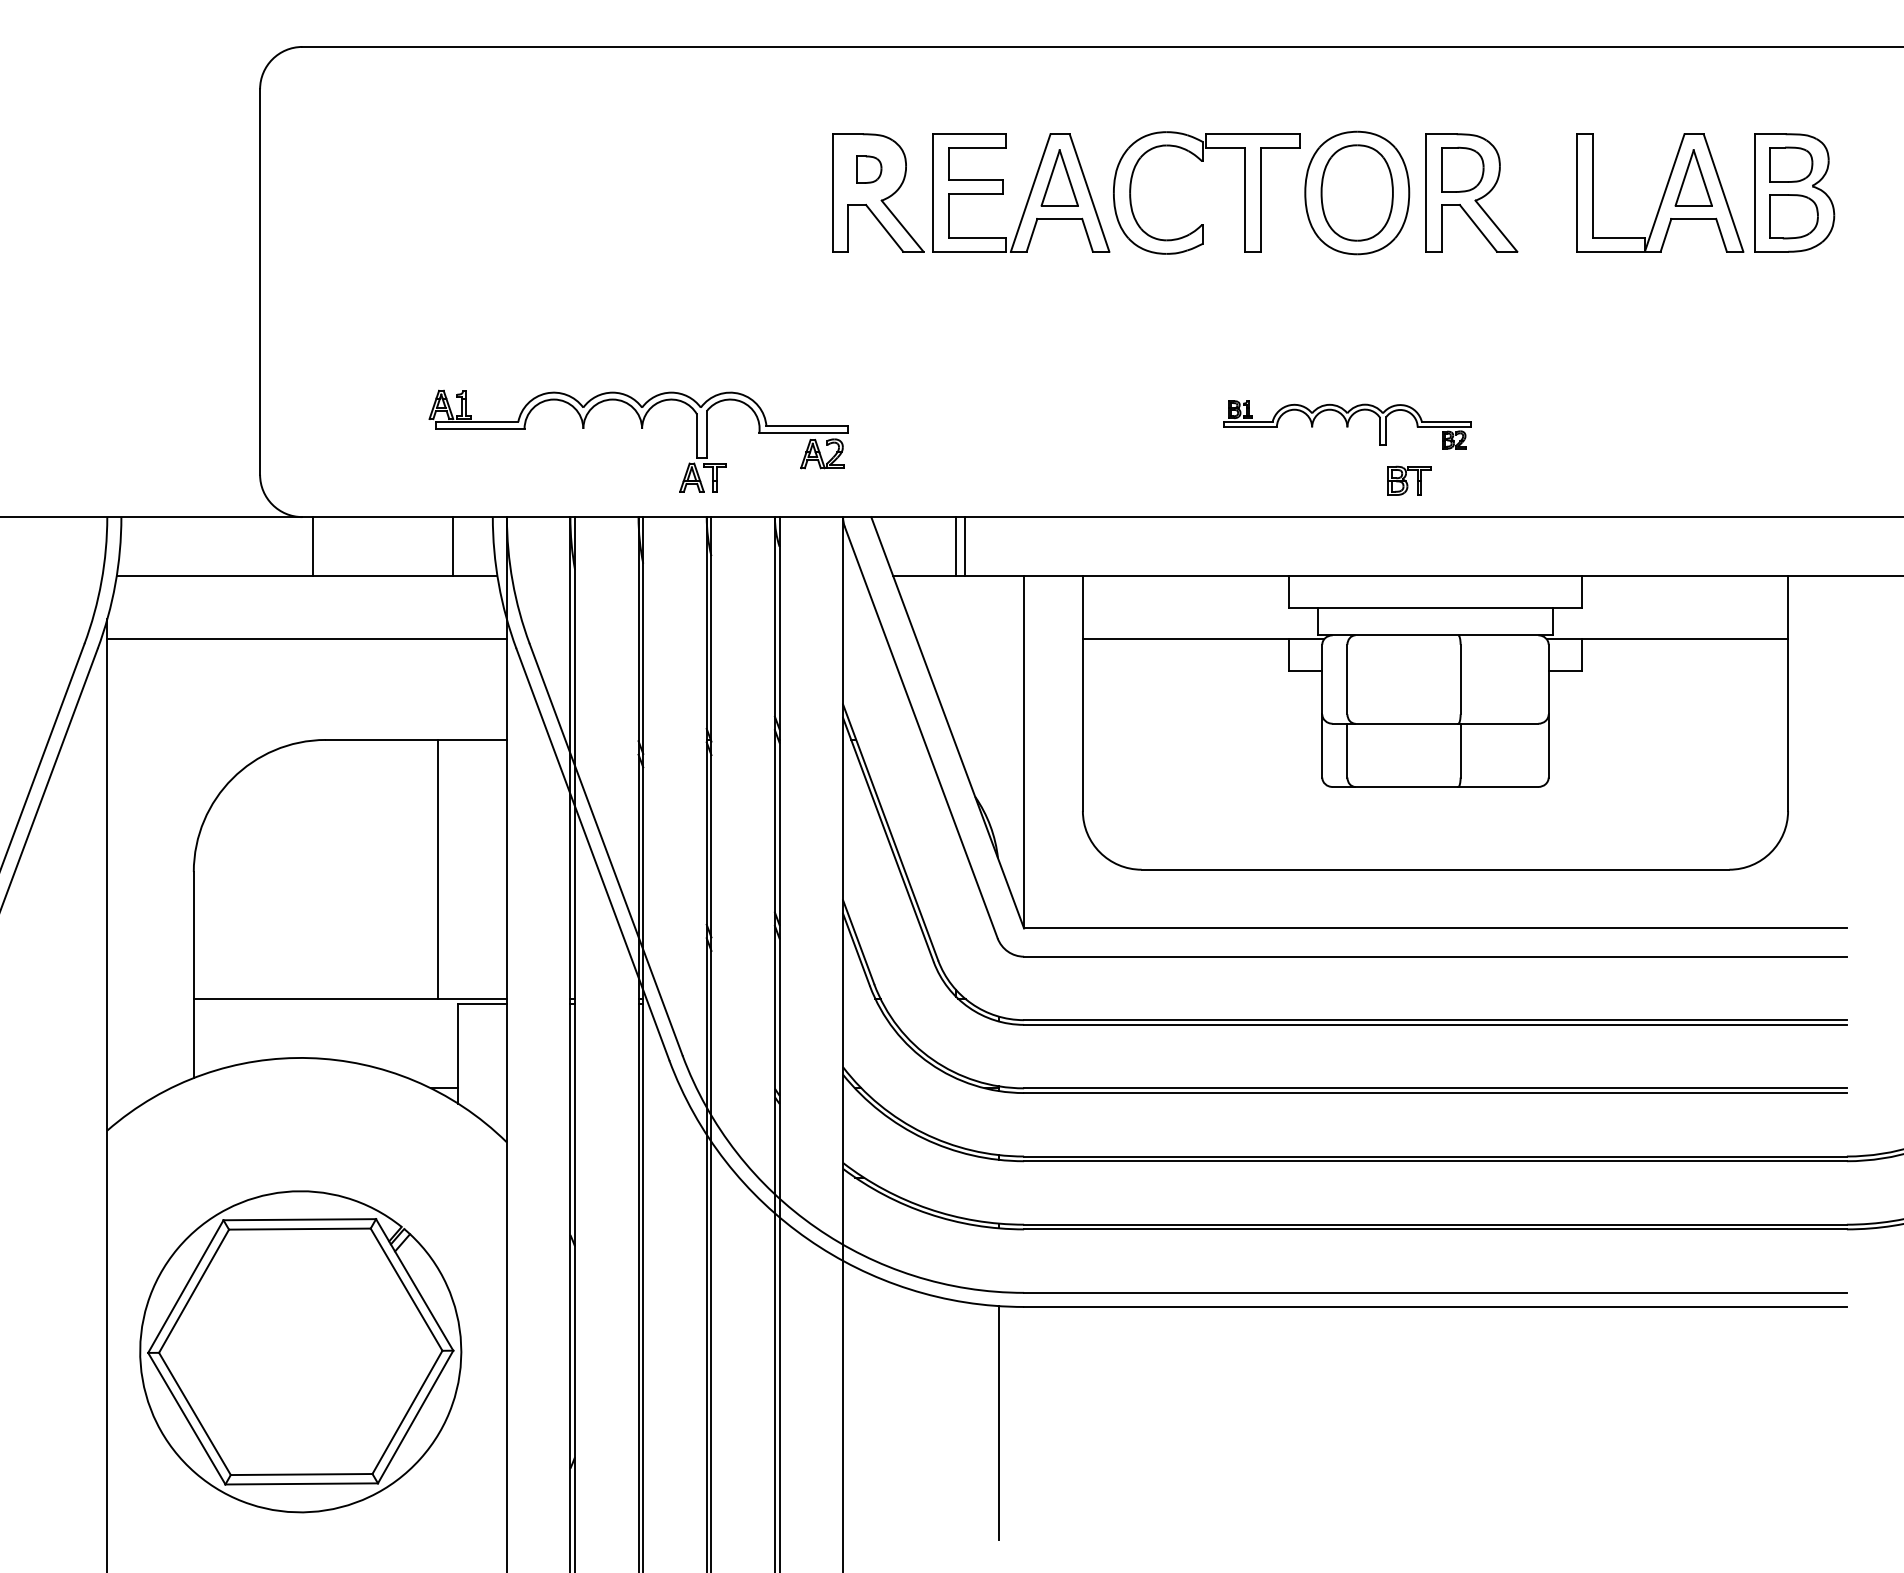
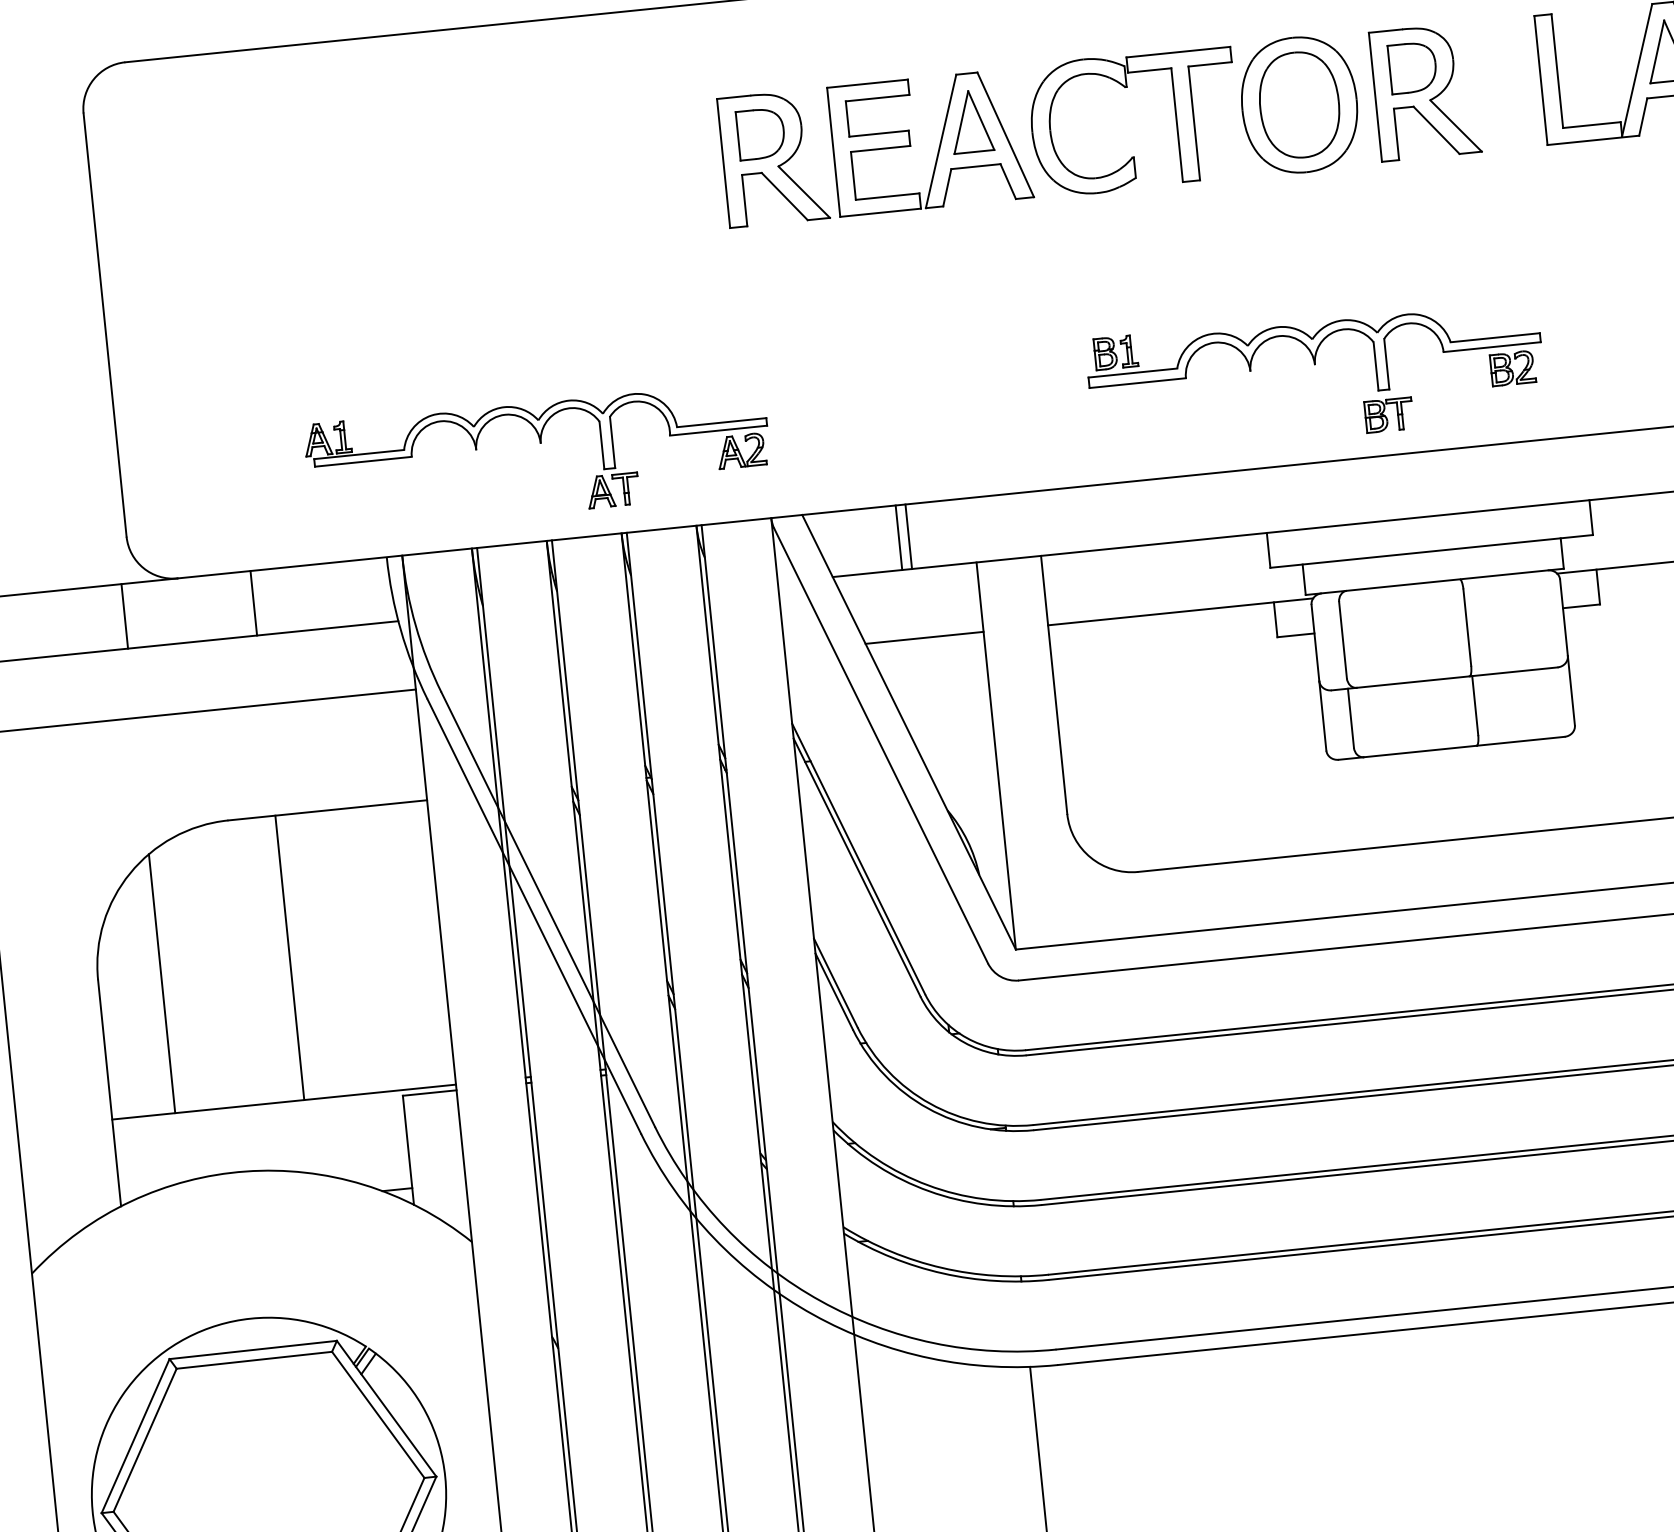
part: (868, 169) -> (760, 133), size x1.67
part: (1347, 424) -> (1314, 360), size x1.67
line: (313, 546) -> (125, 616), moved
line: (452, 546) -> (253, 603), moved
line: (970, 639) -> (924, 638), added
line: (437, 869) -> (289, 957), moved
line: (251, 881) -> (162, 984), added

